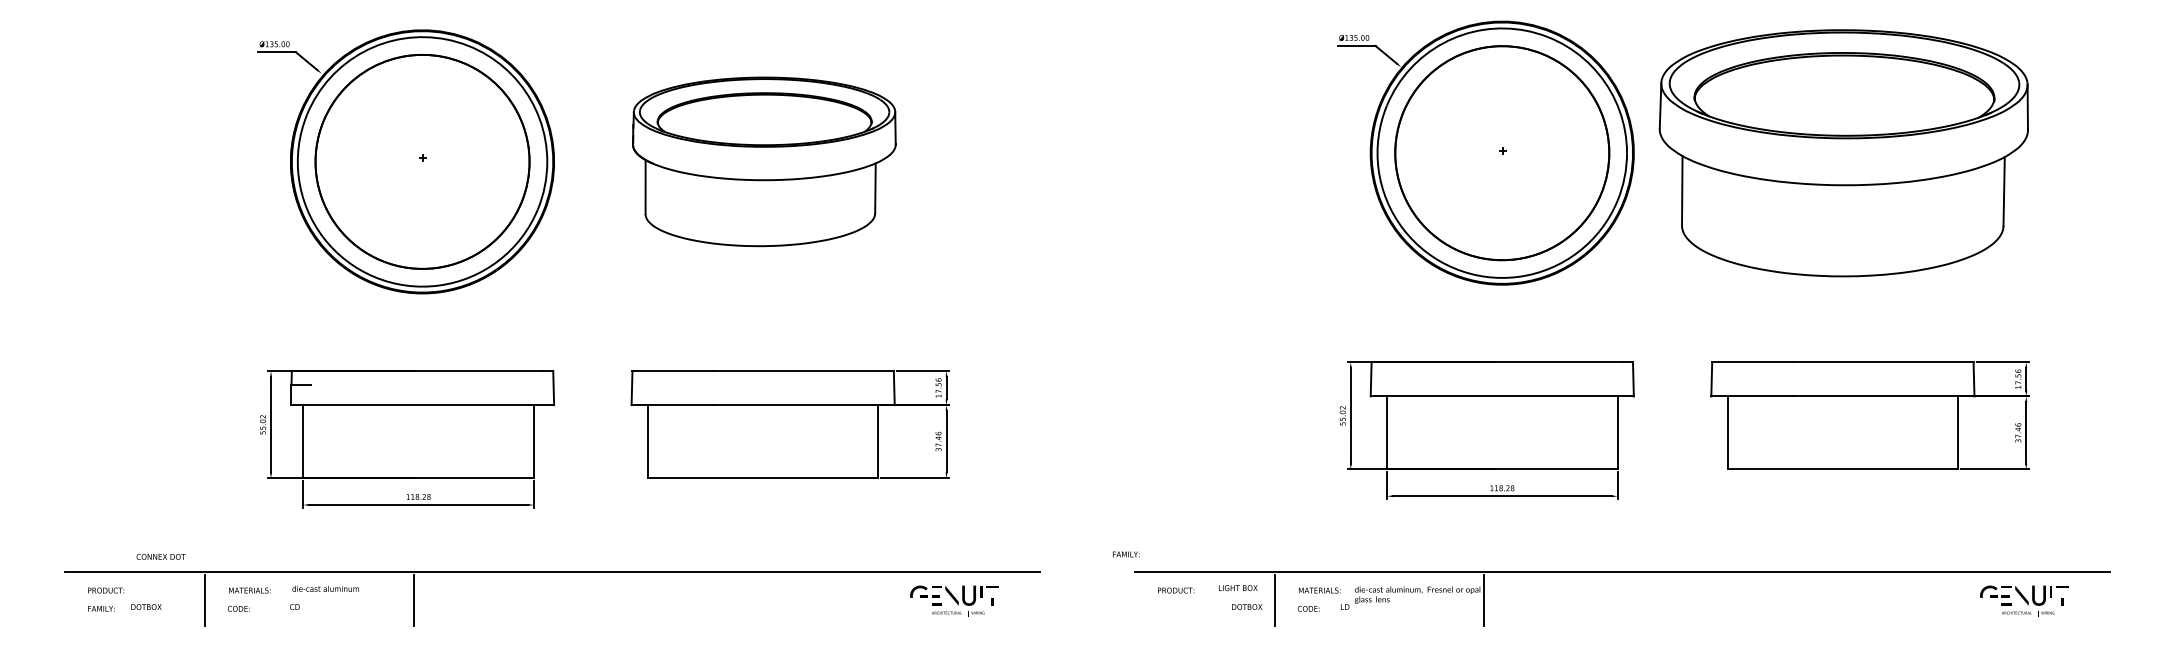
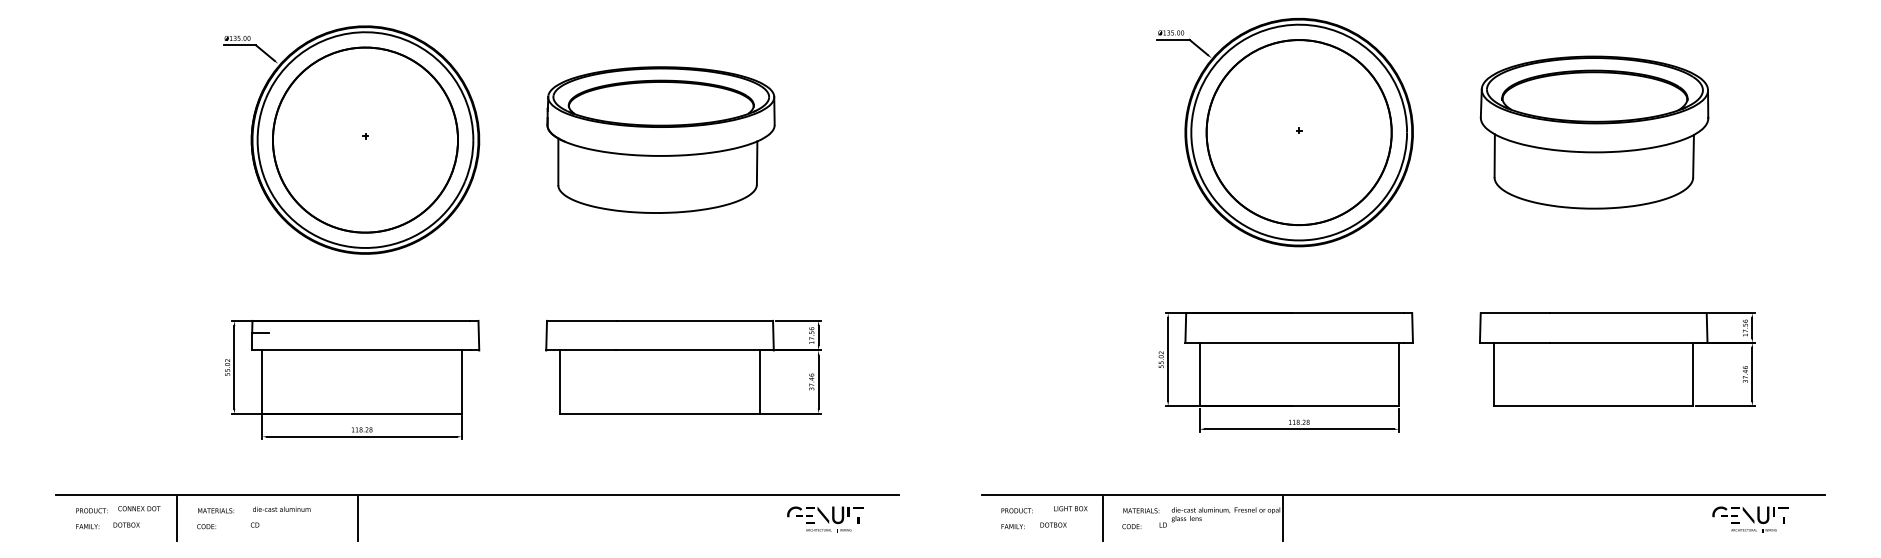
part: (1843, 153) -> (1594, 132), size x0.71
text: (1125, 554) -> (1012, 526), moved
text: (161, 556) -> (139, 508), moved
text: (1247, 606) -> (1053, 524), moved

